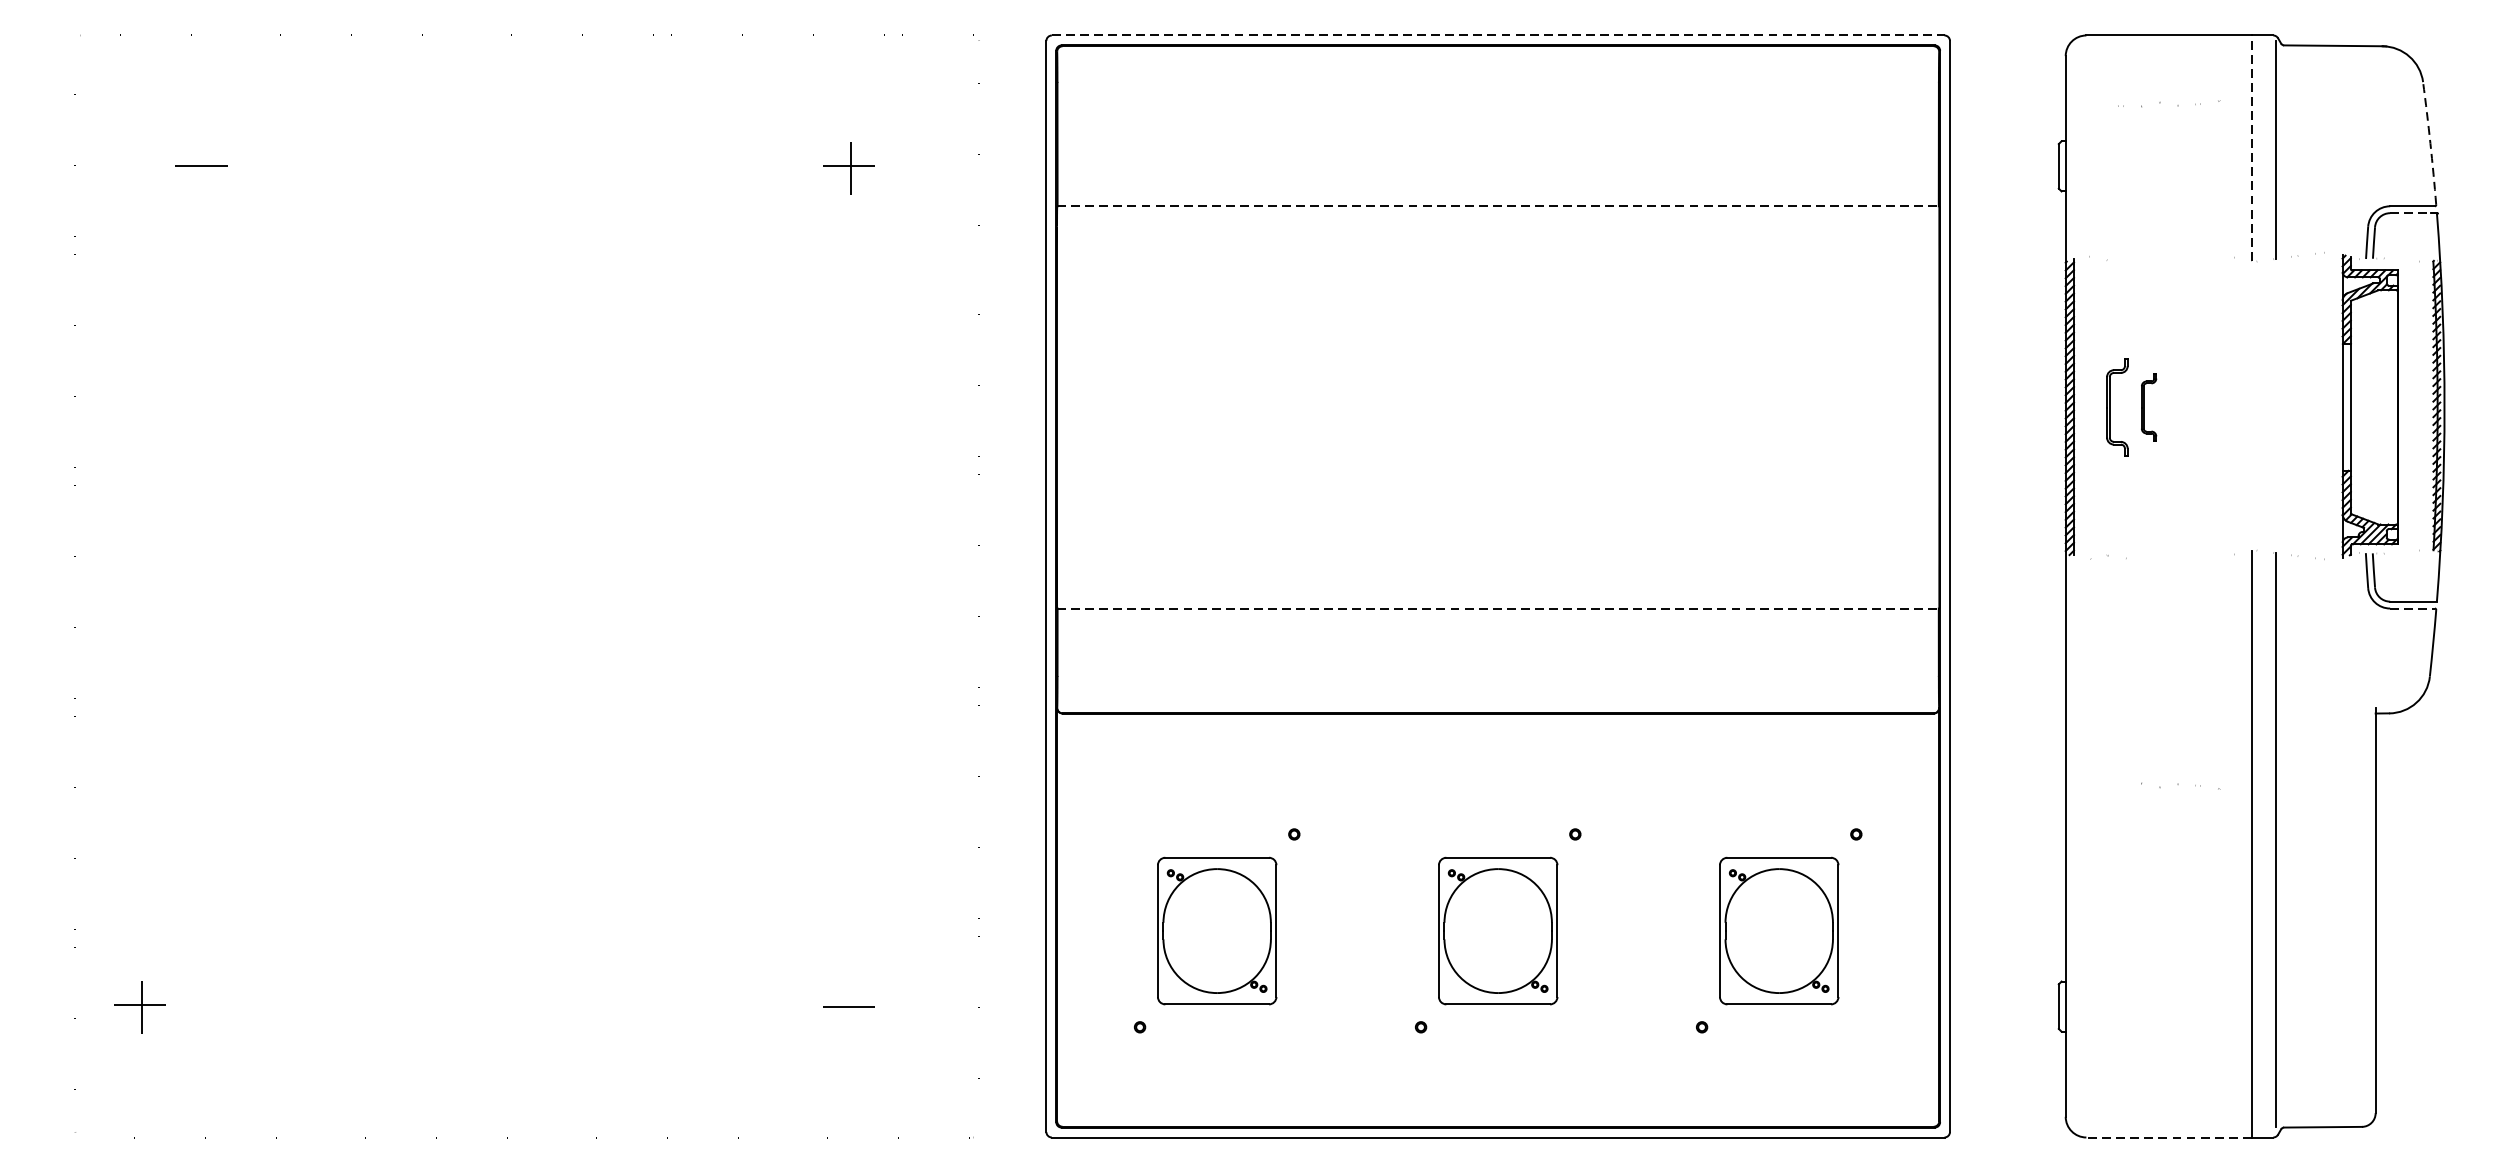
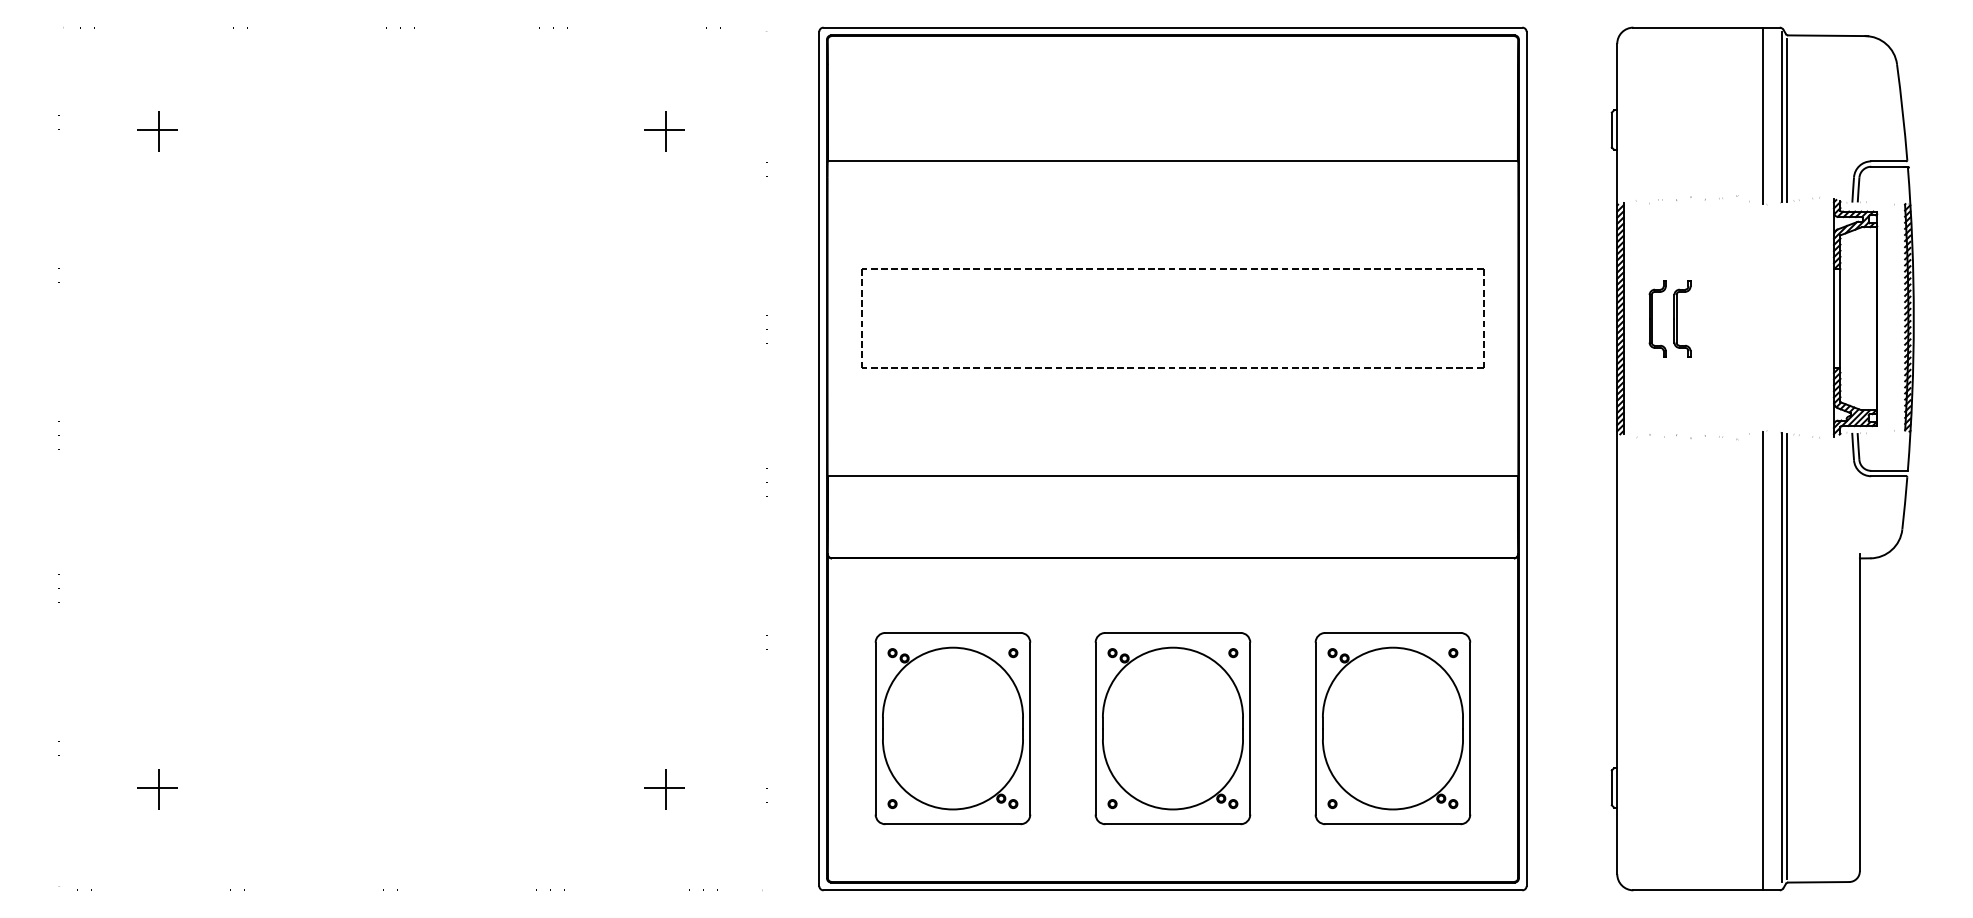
line: (1498, 35) -> (1173, 27), dashed -> solid
part: (2160, 103) -> (1691, 197), moved
arc: (2430, 143) -> (1902, 112), dashed -> solid
line: (2251, 147) -> (1762, 115), dashed -> solid
line: (2283, 154) -> (1787, 120), added
line: (203, 165) -> (159, 129), added
line: (1498, 206) -> (1173, 161), dashed -> solid
line: (2410, 212) -> (1887, 166), dashed -> solid
part: (1497, 344) -> (1172, 269), added
part: (2149, 407) -> (1682, 318), size x1.43
line: (1498, 608) -> (1173, 476), dashed -> solid
line: (2412, 608) -> (1888, 476), dashed -> solid
part: (2179, 785) -> (1706, 436), moved
line: (2283, 837) -> (1787, 655), added
part: (1216, 930) -> (952, 728), size x1.67
part: (1497, 930) -> (1172, 728), size x1.67
part: (1778, 930) -> (1392, 728), size x1.67
line: (851, 1006) -> (666, 787), added
part: (139, 1007) -> (157, 789), moved
line: (2169, 1137) -> (1698, 890), dashed -> solid

